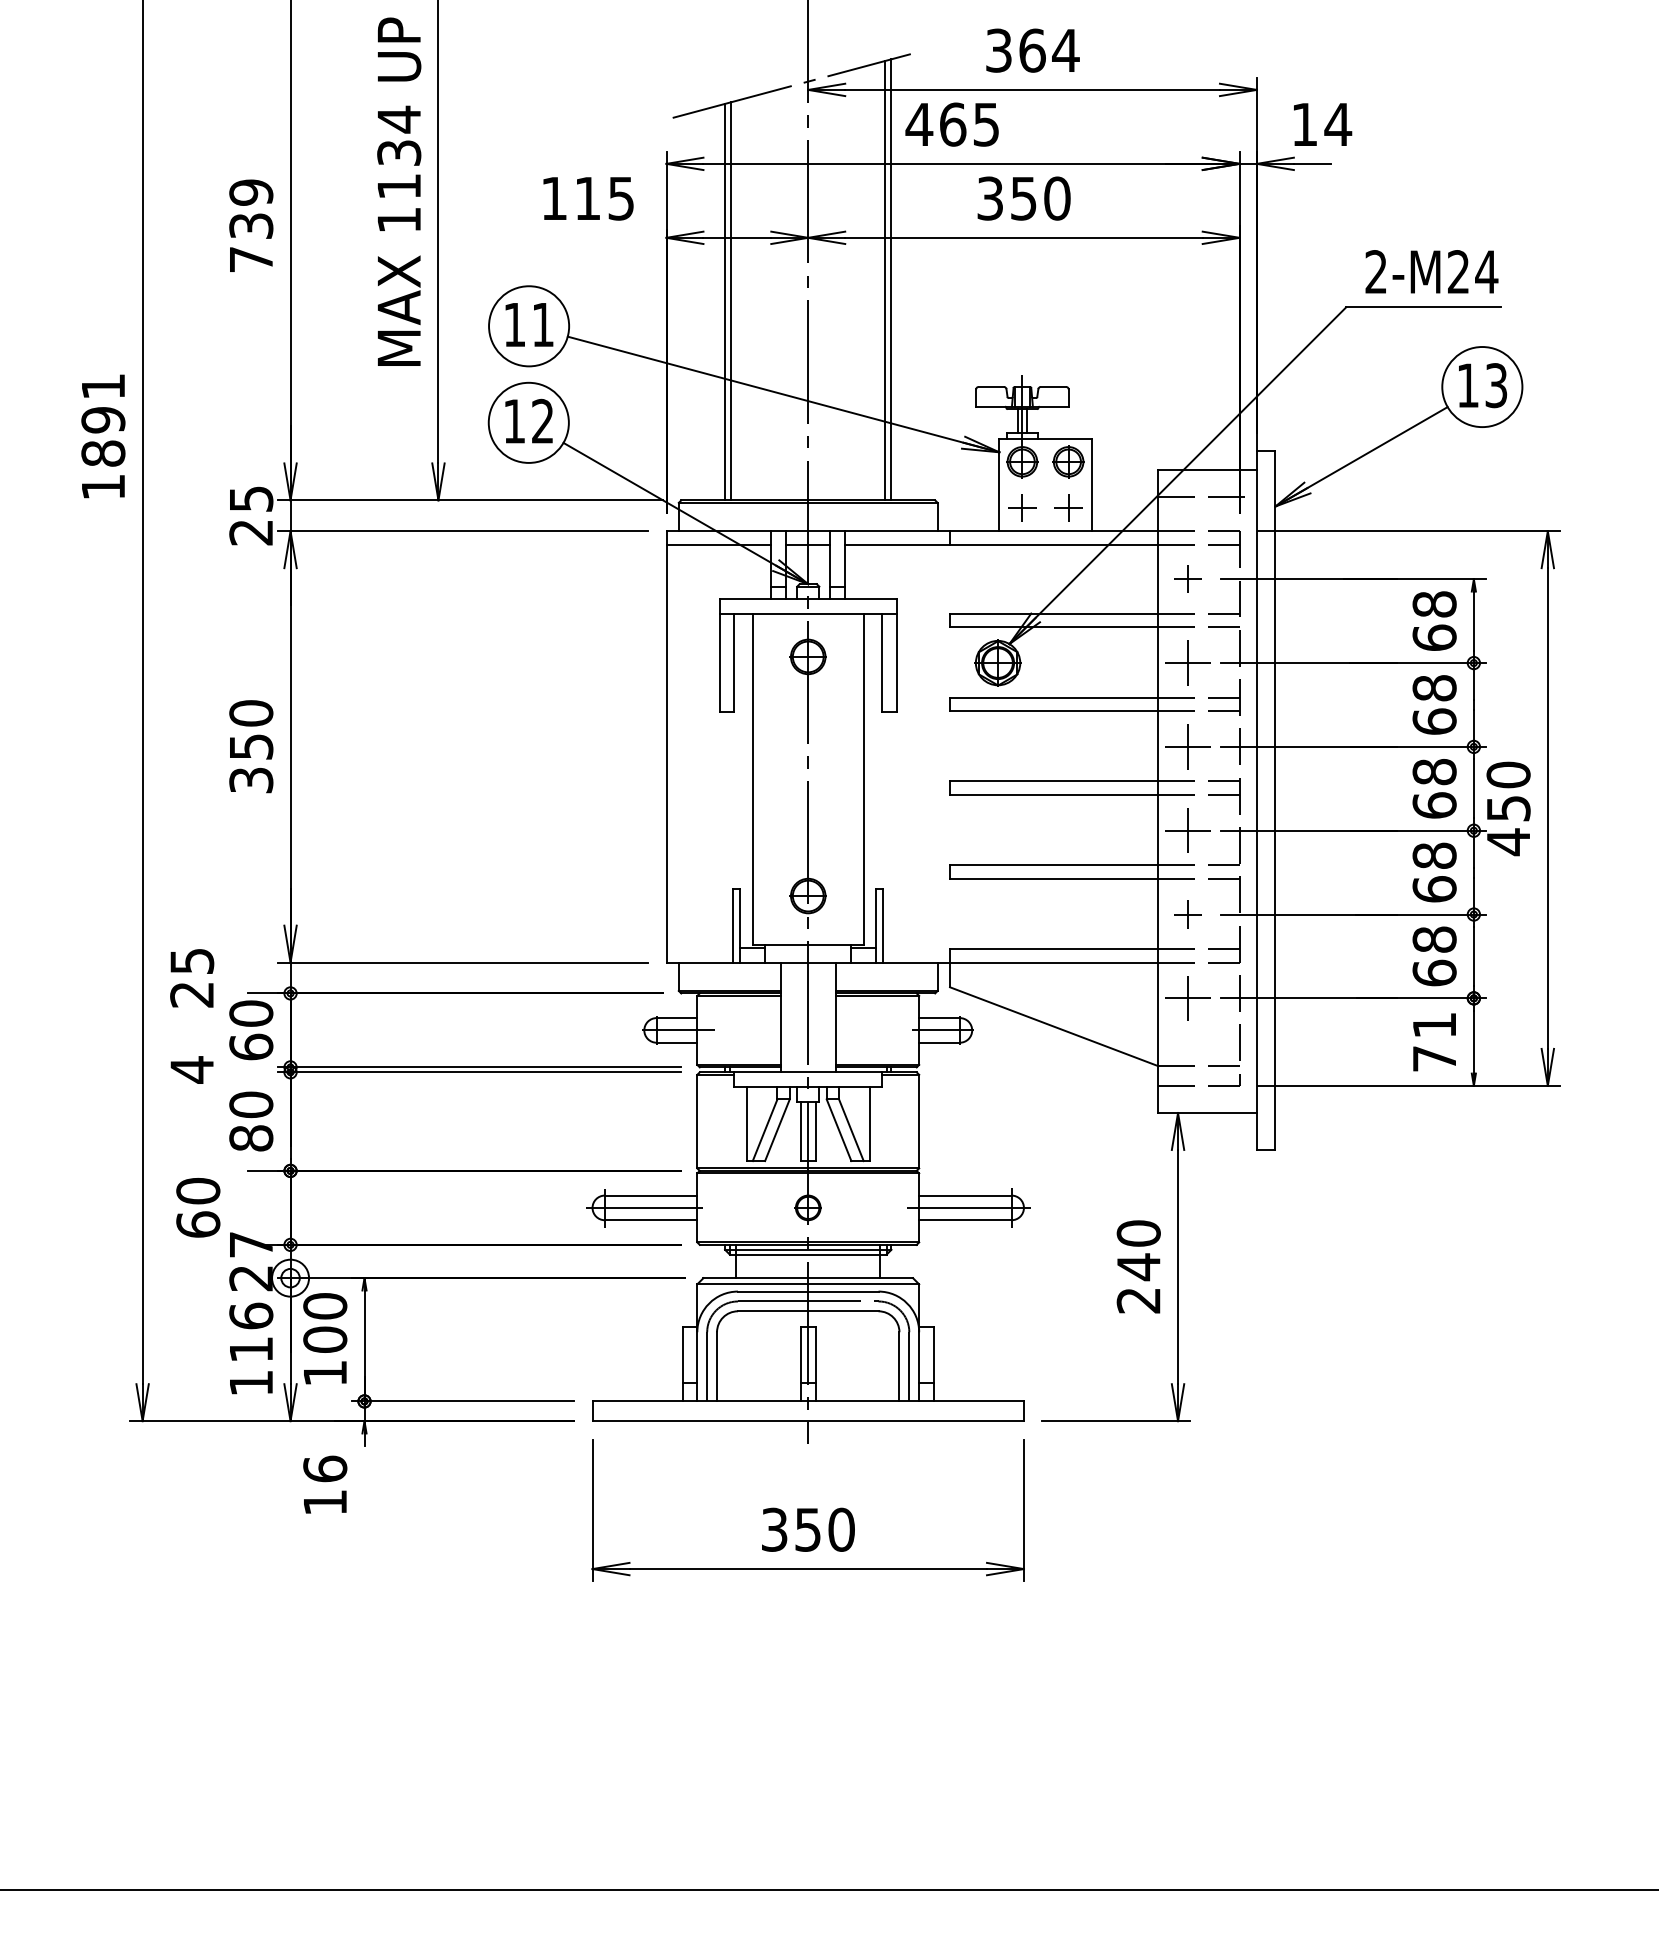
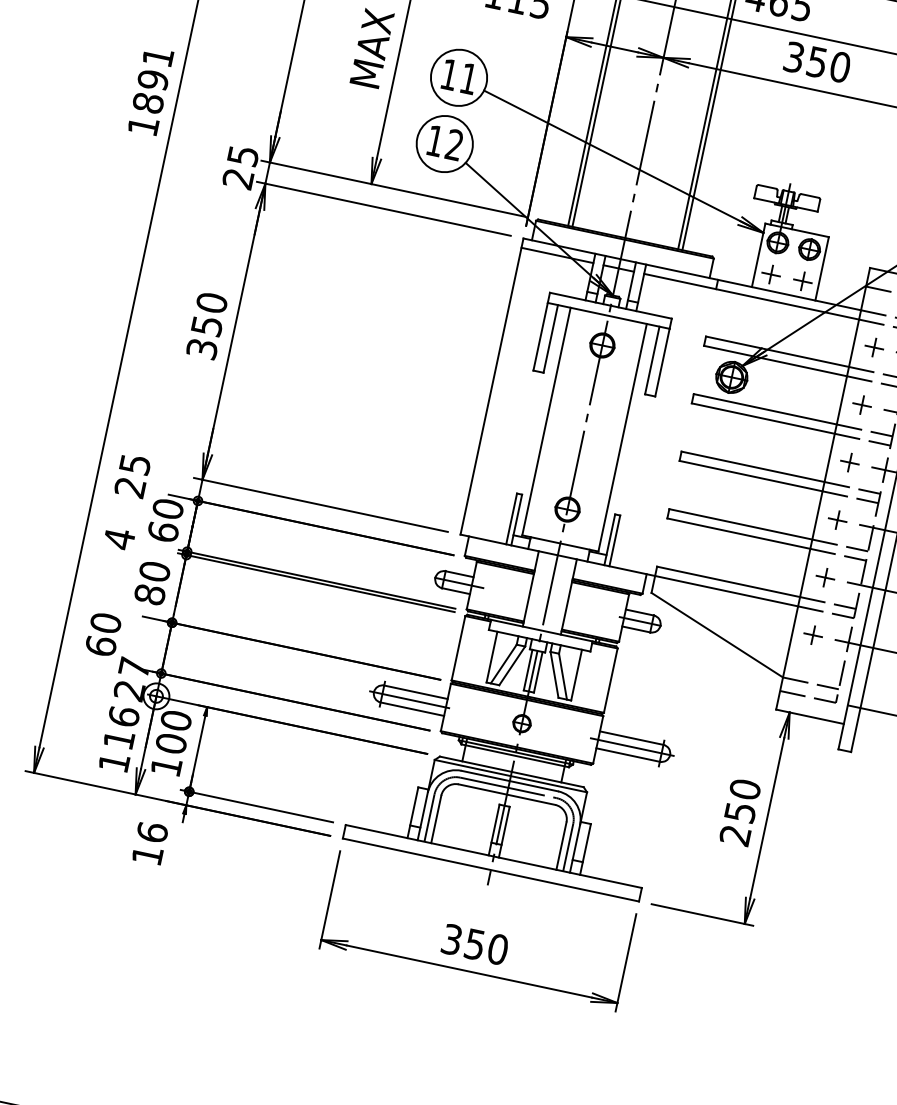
part: (1187, 662) -> (861, 404), size x0.62
part: (1187, 746) -> (849, 462), size x0.62
part: (1187, 830) -> (837, 519), size x0.62
part: (1187, 998) -> (812, 635), size x0.62
text: (1138, 1267) -> (740, 812), 240 -> 250

